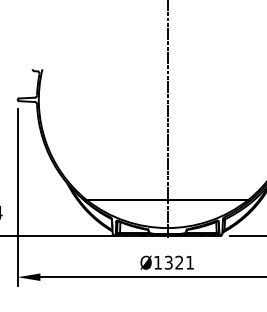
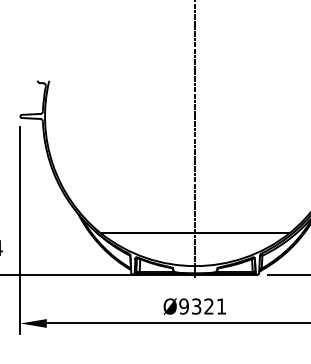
text: (157, 262) -> (183, 306), Ø1321 -> Ø9321

